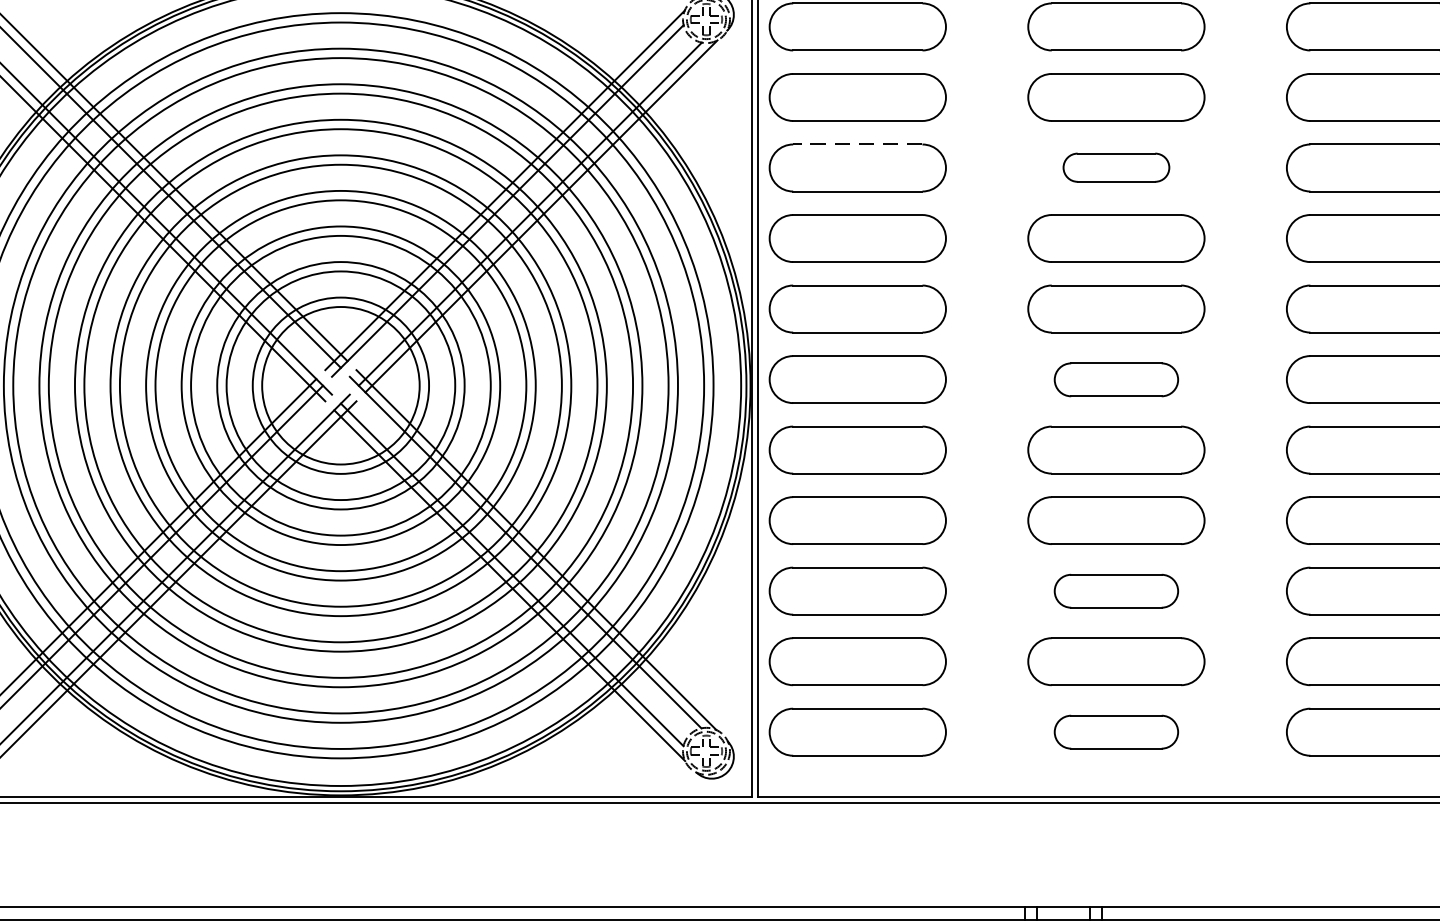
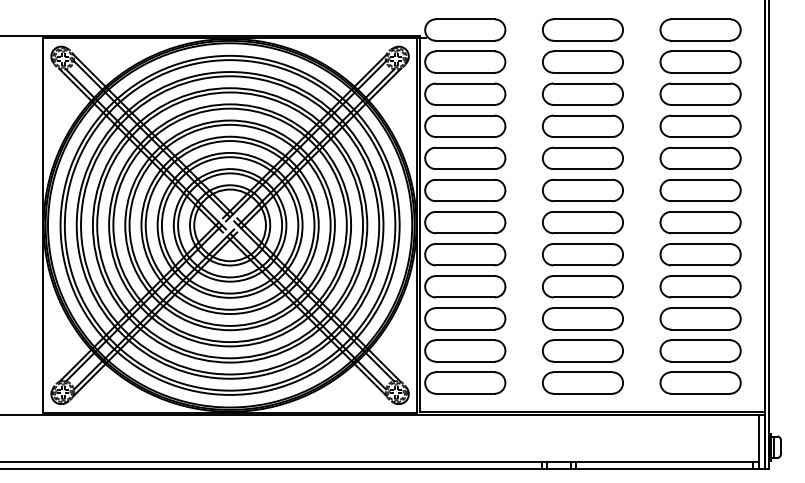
line: (856, 144) -> (464, 115), dashed -> solid
part: (1115, 166) -> (582, 125), size x1.67
part: (1115, 379) -> (582, 222), size x1.43
part: (1115, 590) -> (582, 318), size x1.43
part: (1115, 731) -> (582, 382), size x1.43

